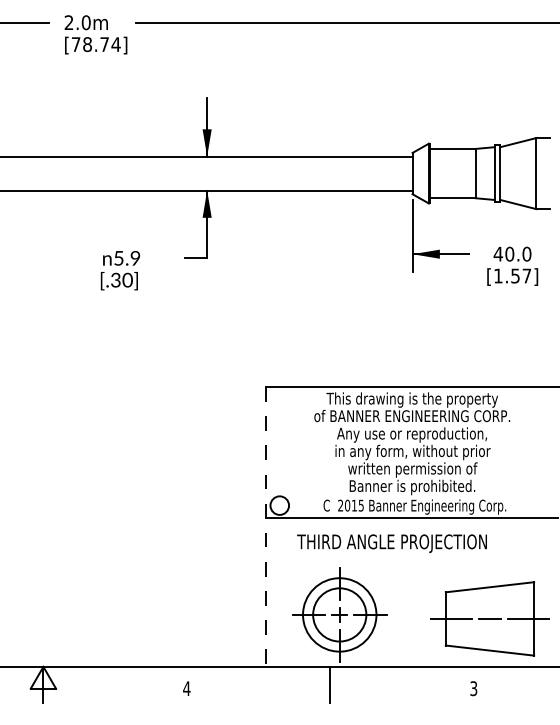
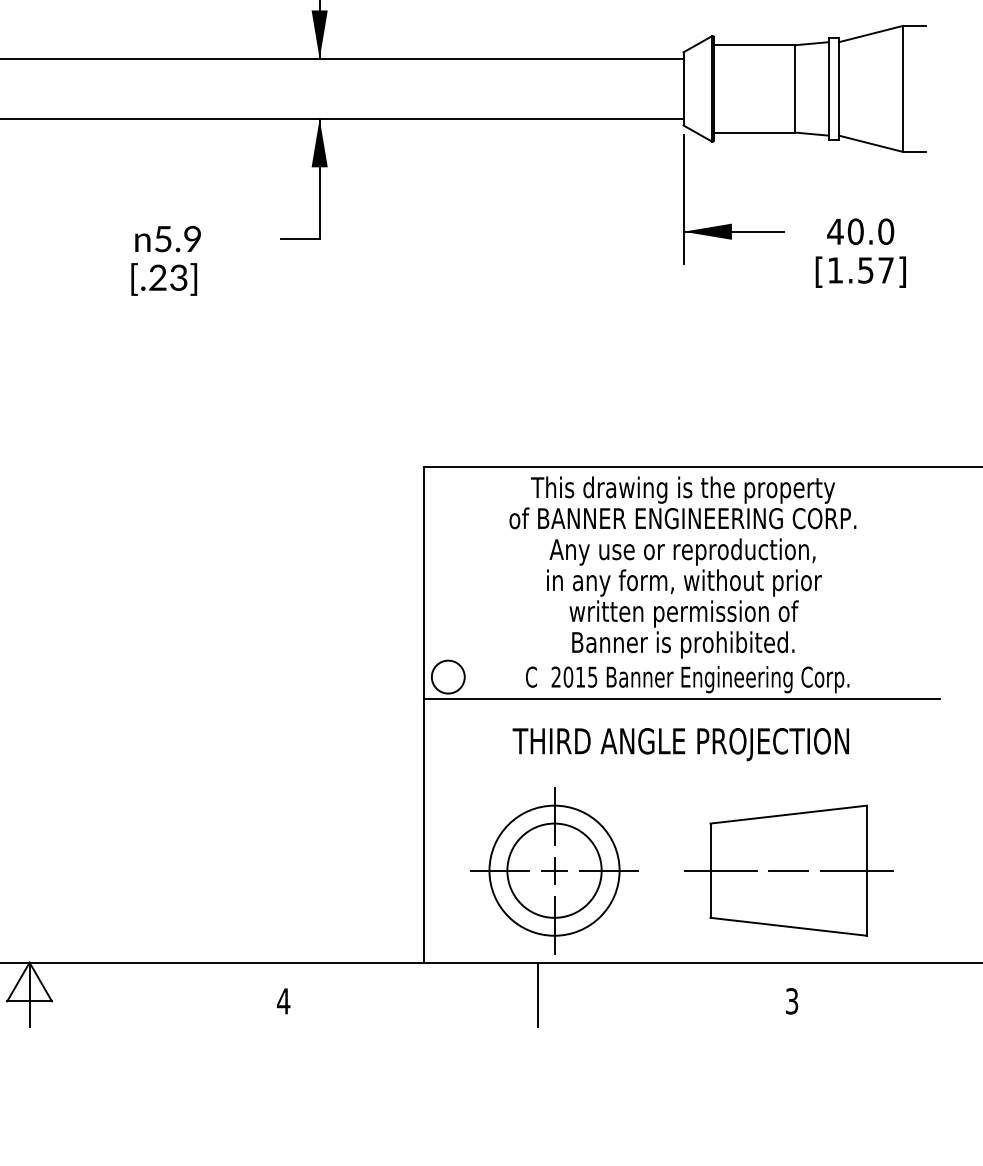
text: (121, 280) -> (167, 278), [.30] -> [.23]
line: (266, 526) -> (424, 714), dashed -> solid
text: (391, 543) -> (679, 744), moved
part: (489, 618) -> (787, 869), moved

